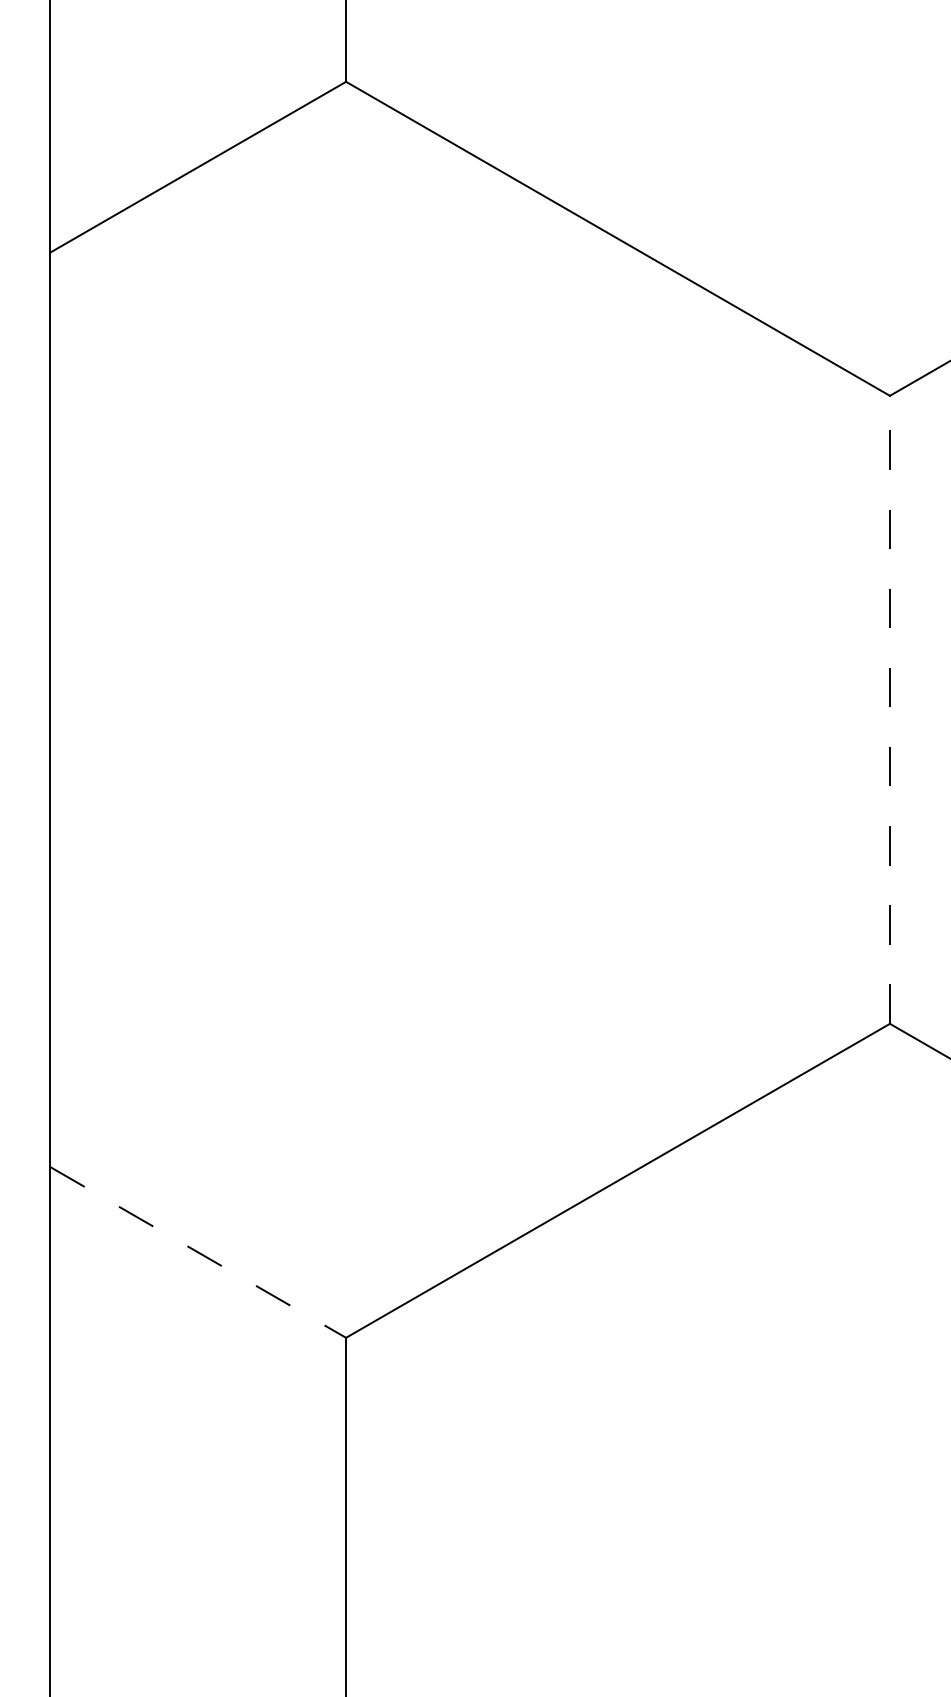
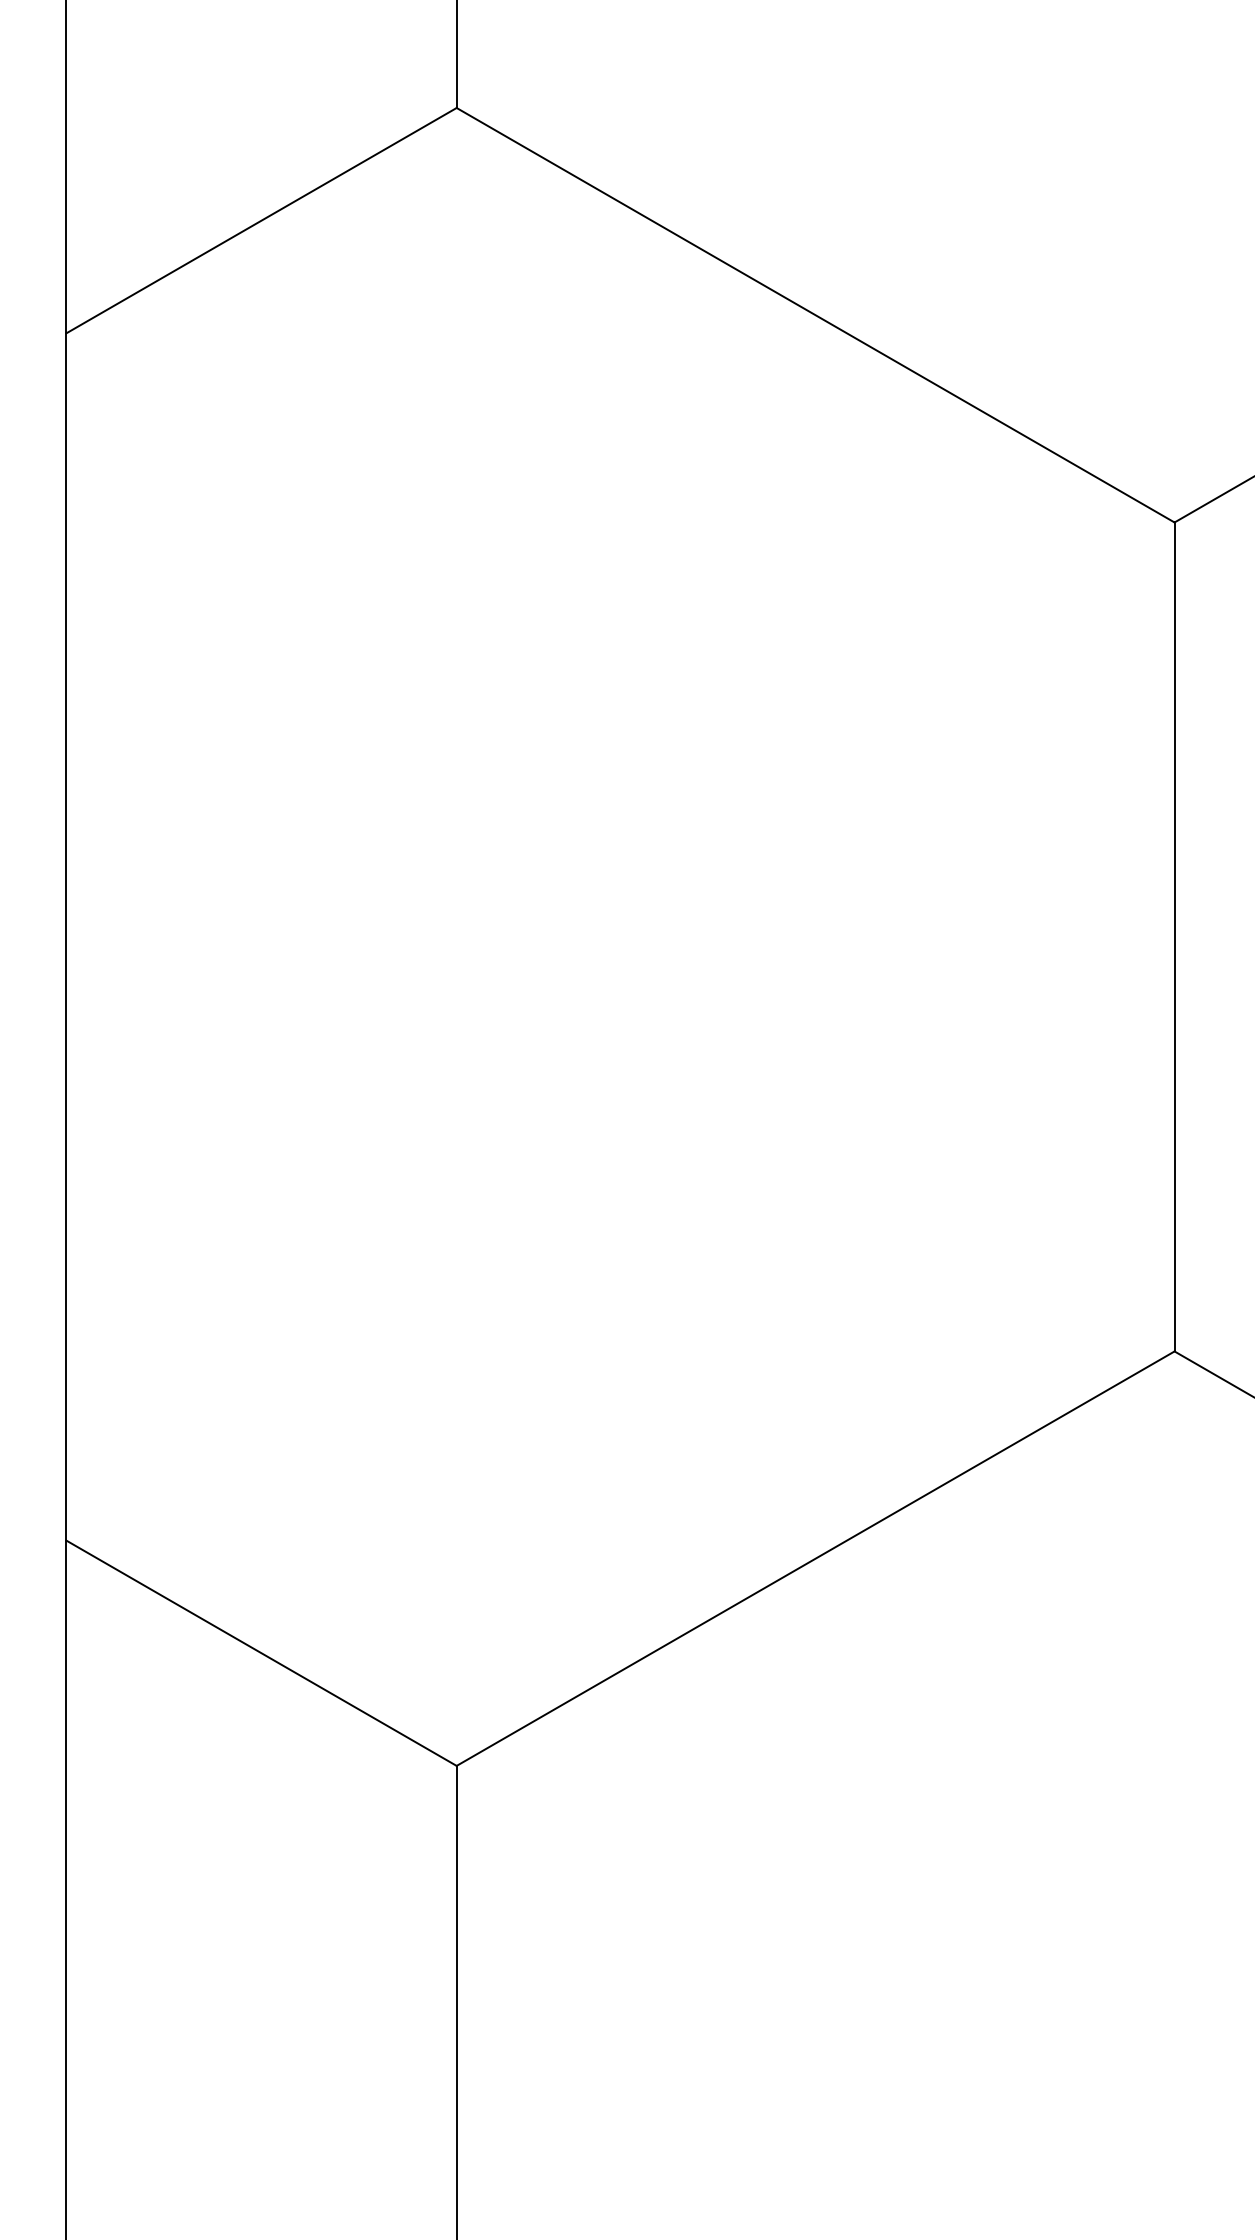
line: (889, 709) -> (1173, 936), dashed -> solid
line: (198, 1252) -> (261, 1653), dashed -> solid

